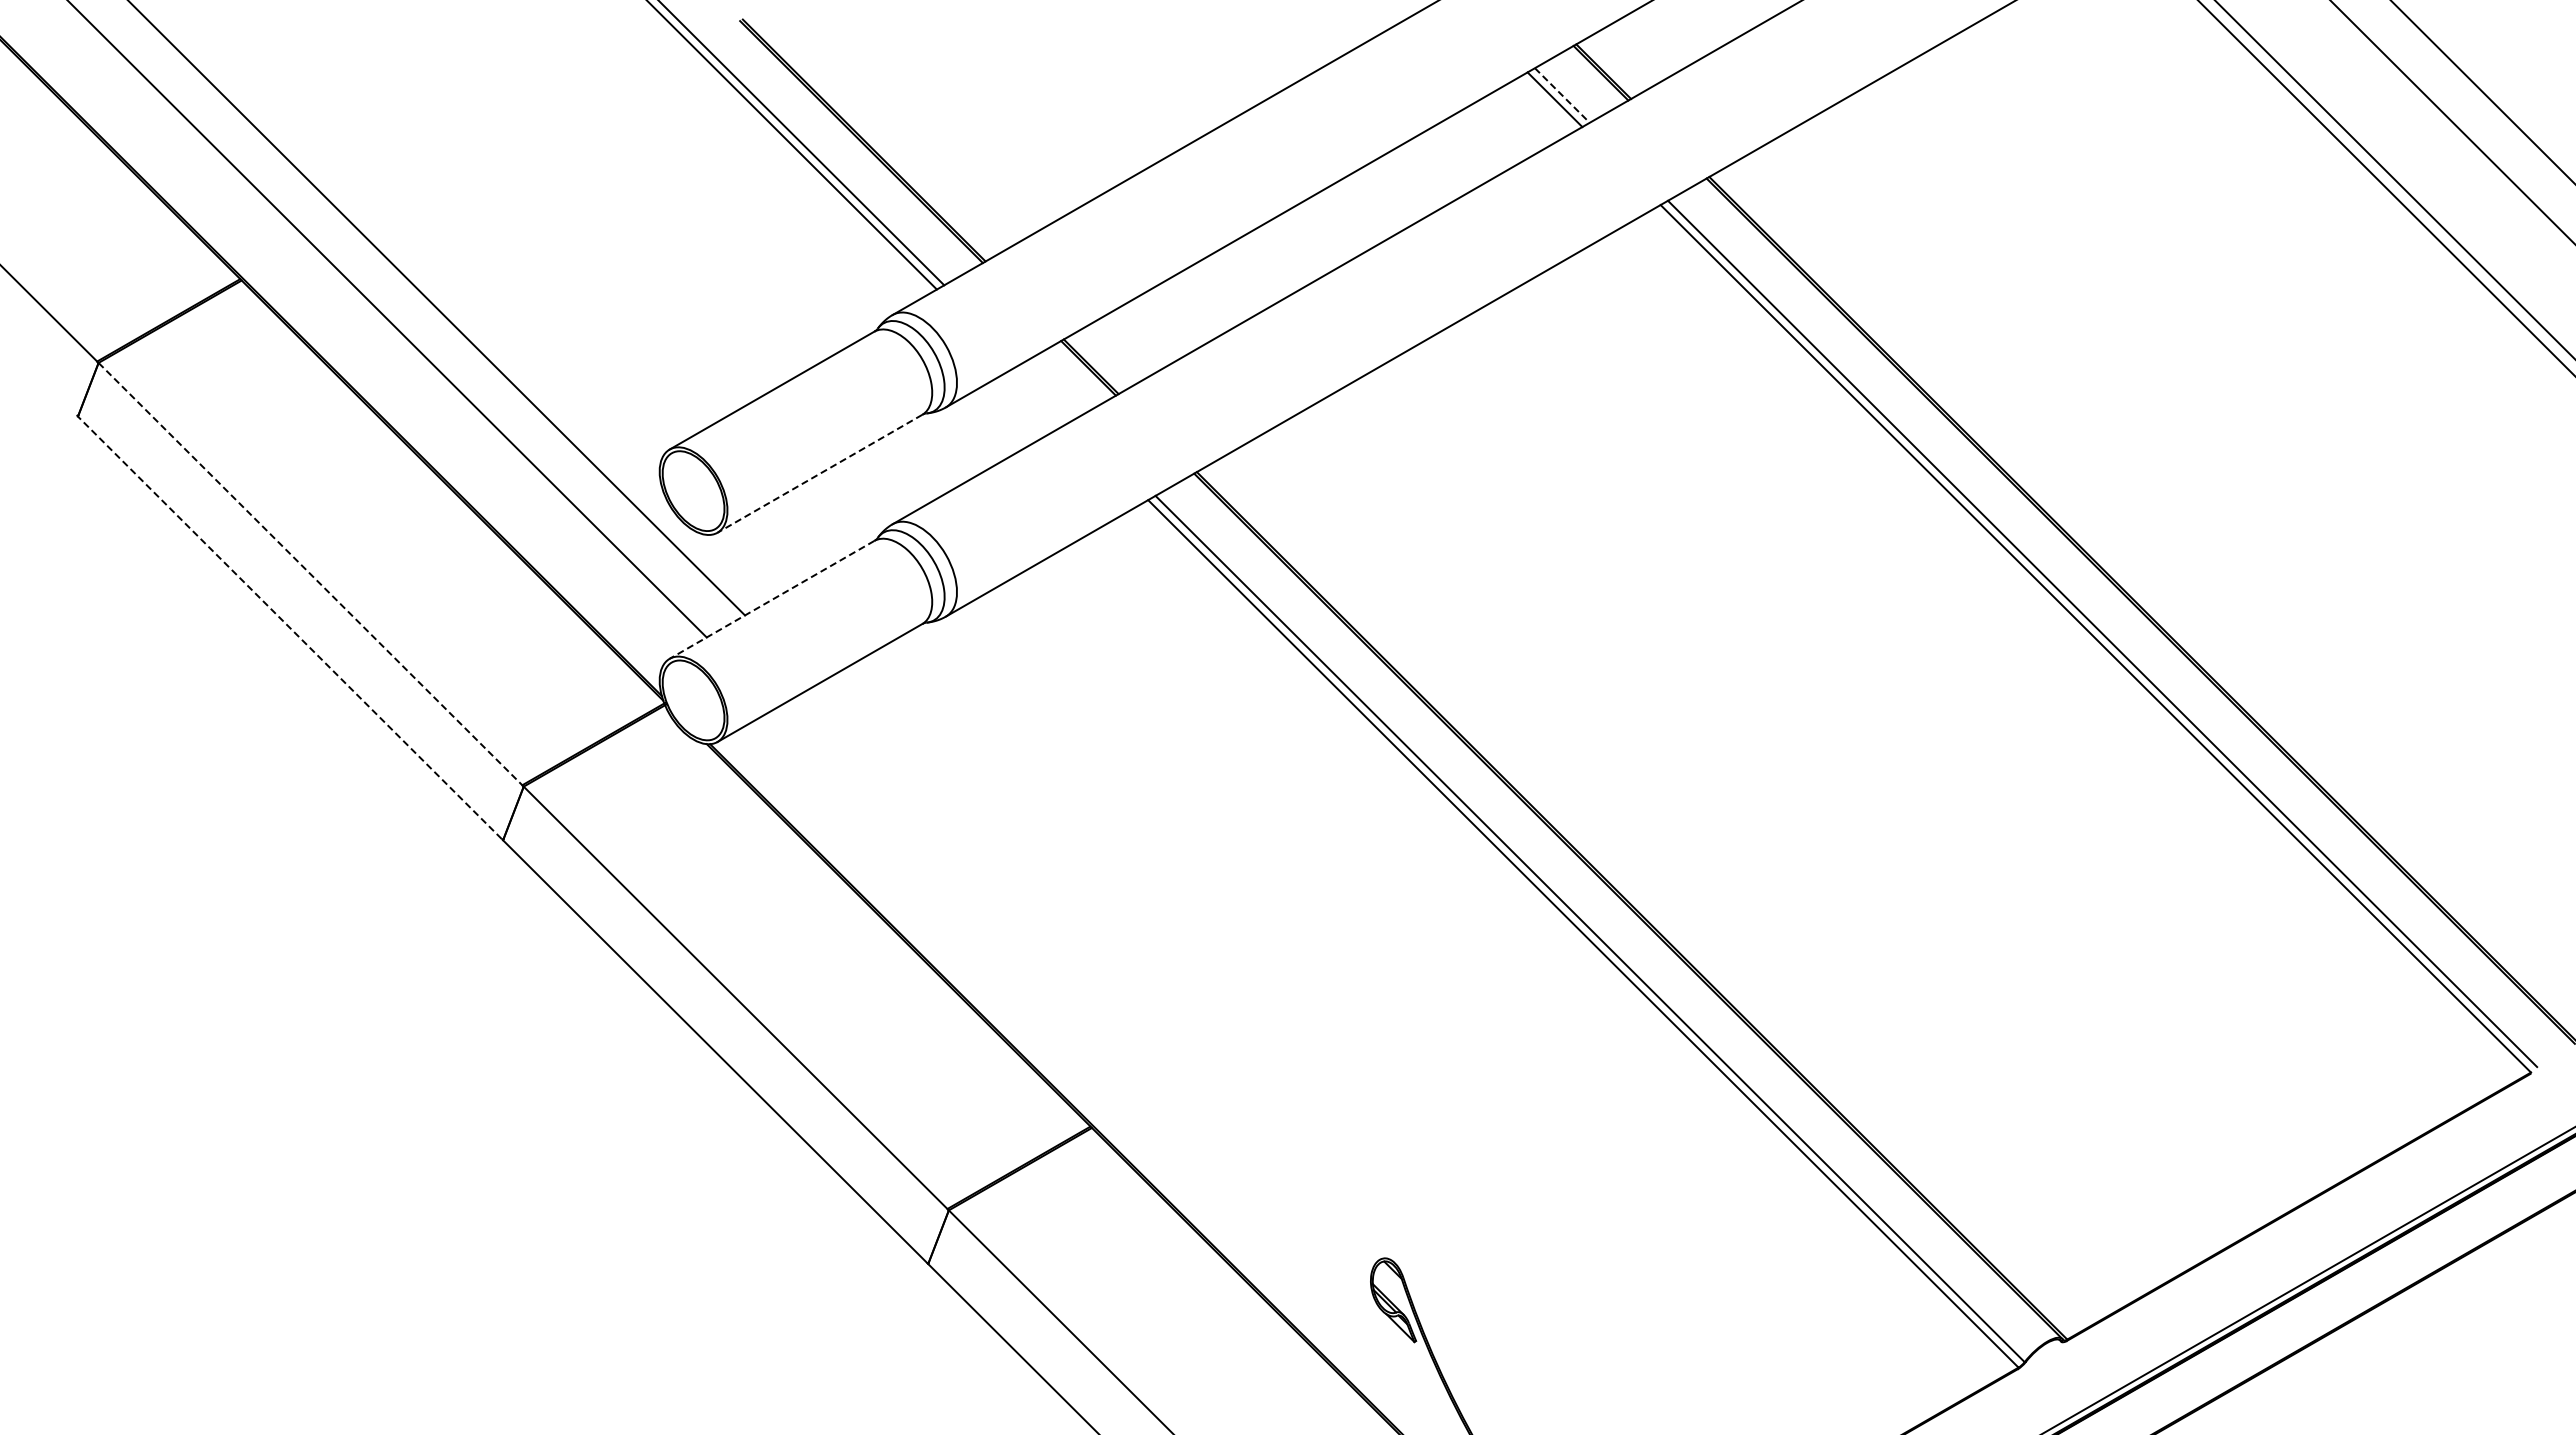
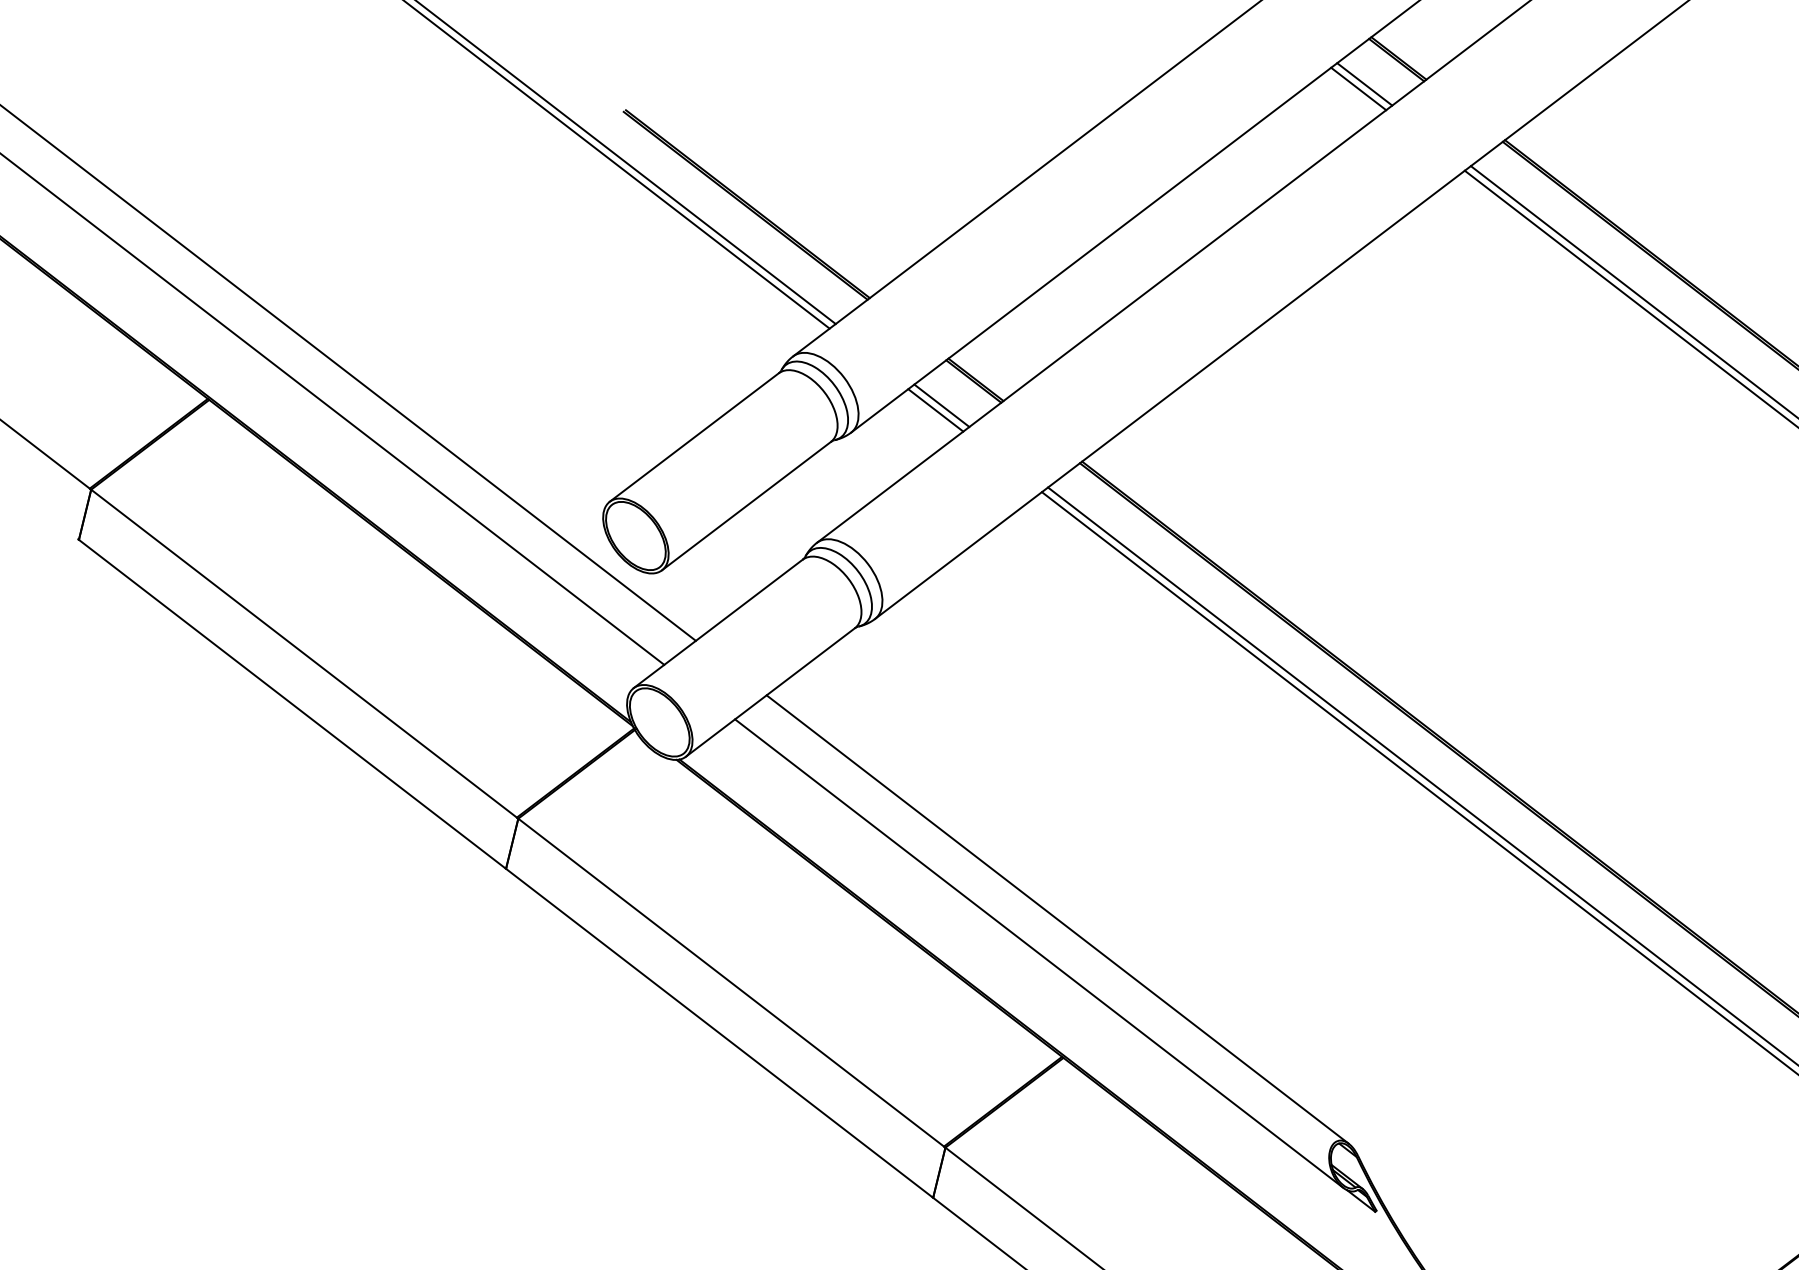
line: (1562, 95) -> (1364, 84), dashed -> solid
line: (1049, 390) -> (941, 405), added
line: (1042, 394) -> (935, 410), added
line: (819, 474) -> (746, 506), dashed -> solid
line: (310, 574) -> (304, 654), dashed -> solid
line: (771, 600) -> (717, 624), dashed -> solid
line: (289, 627) -> (291, 703), dashed -> solid
line: (1104, 974) -> (1057, 919), added
line: (1079, 1008) -> (1038, 952), added

